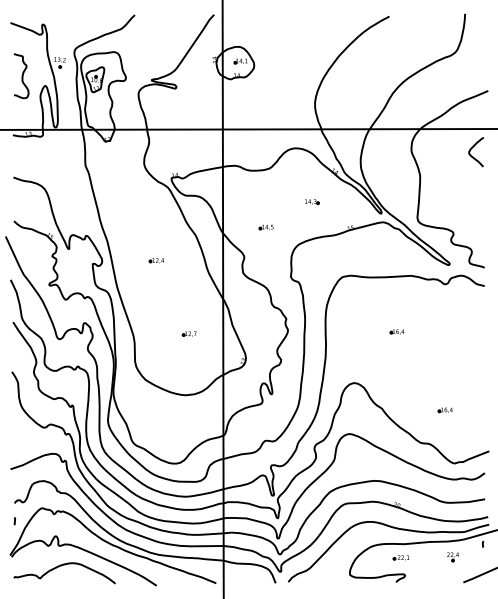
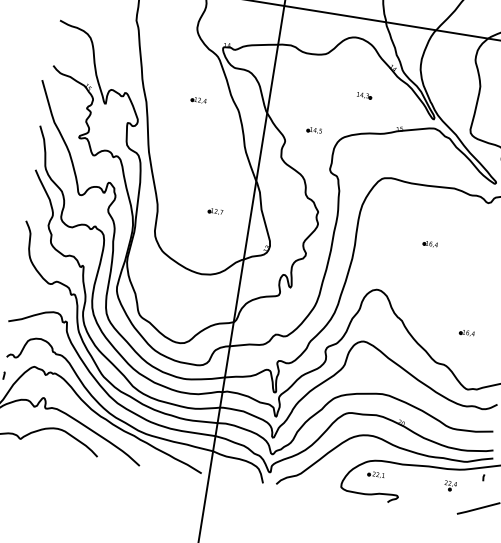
part: (265, 227) -> (313, 130), moved
part: (155, 260) -> (197, 100), moved
part: (400, 557) -> (375, 474), moved

